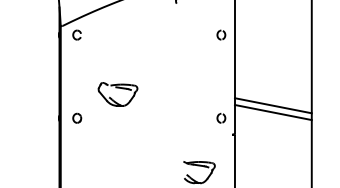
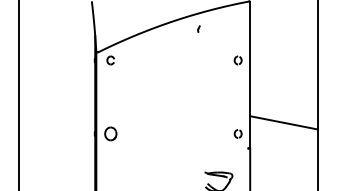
part: (117, 94) -> (146, 112), removed
line: (273, 112) -> (284, 128), removed
part: (76, 117) -> (110, 133), size x1.6

